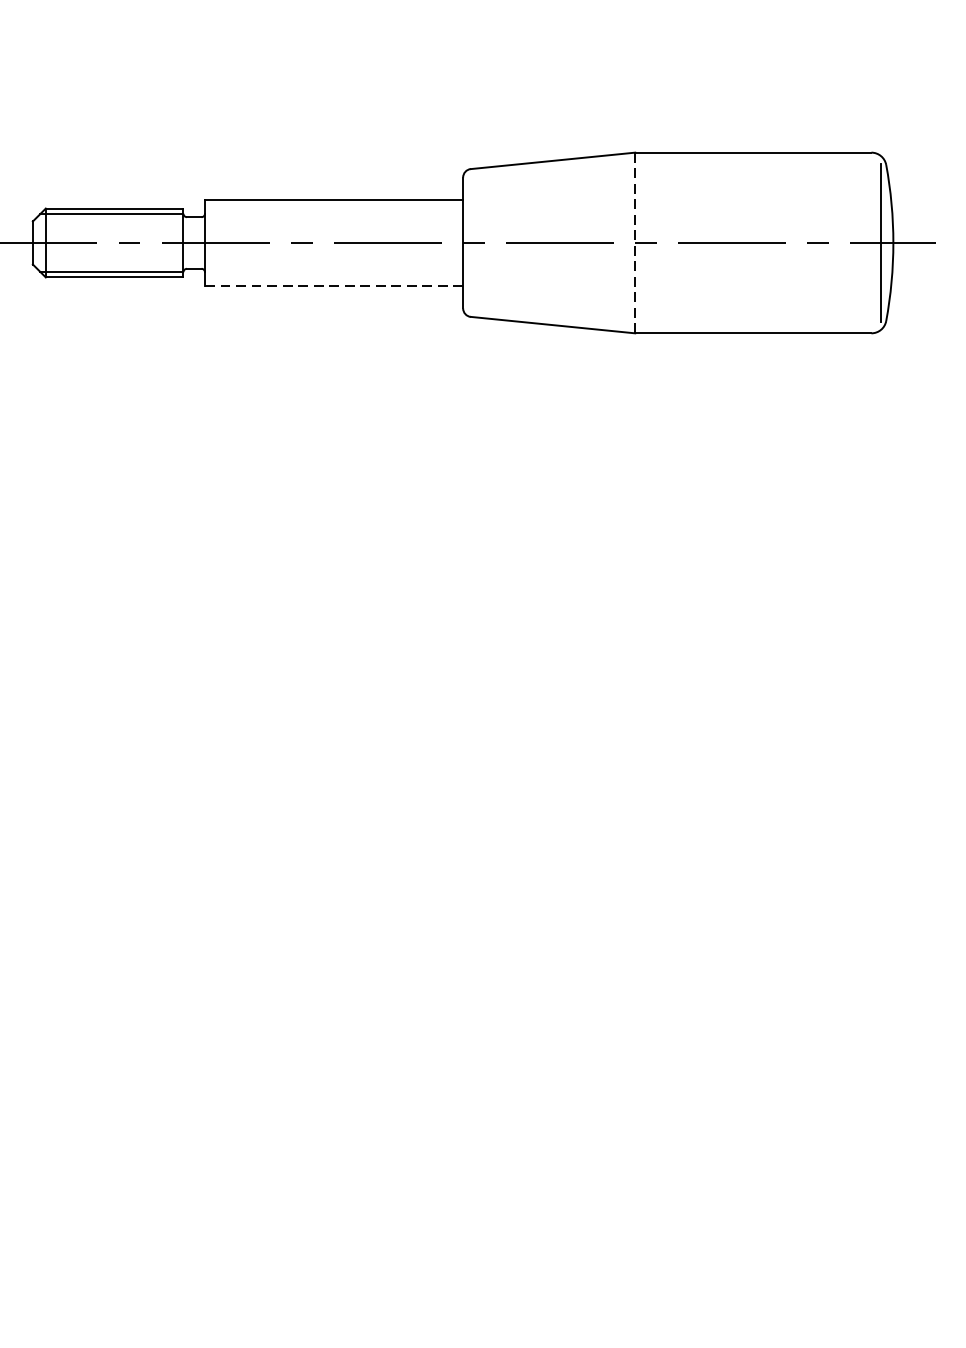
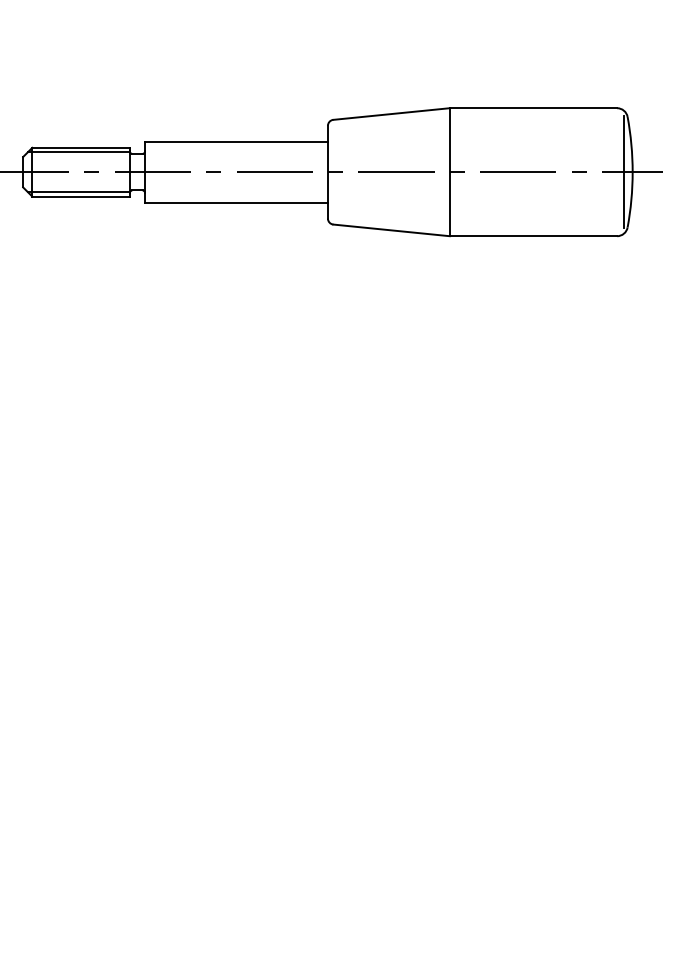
line: (634, 243) -> (449, 172), dashed -> solid
line: (335, 285) -> (237, 202), dashed -> solid

